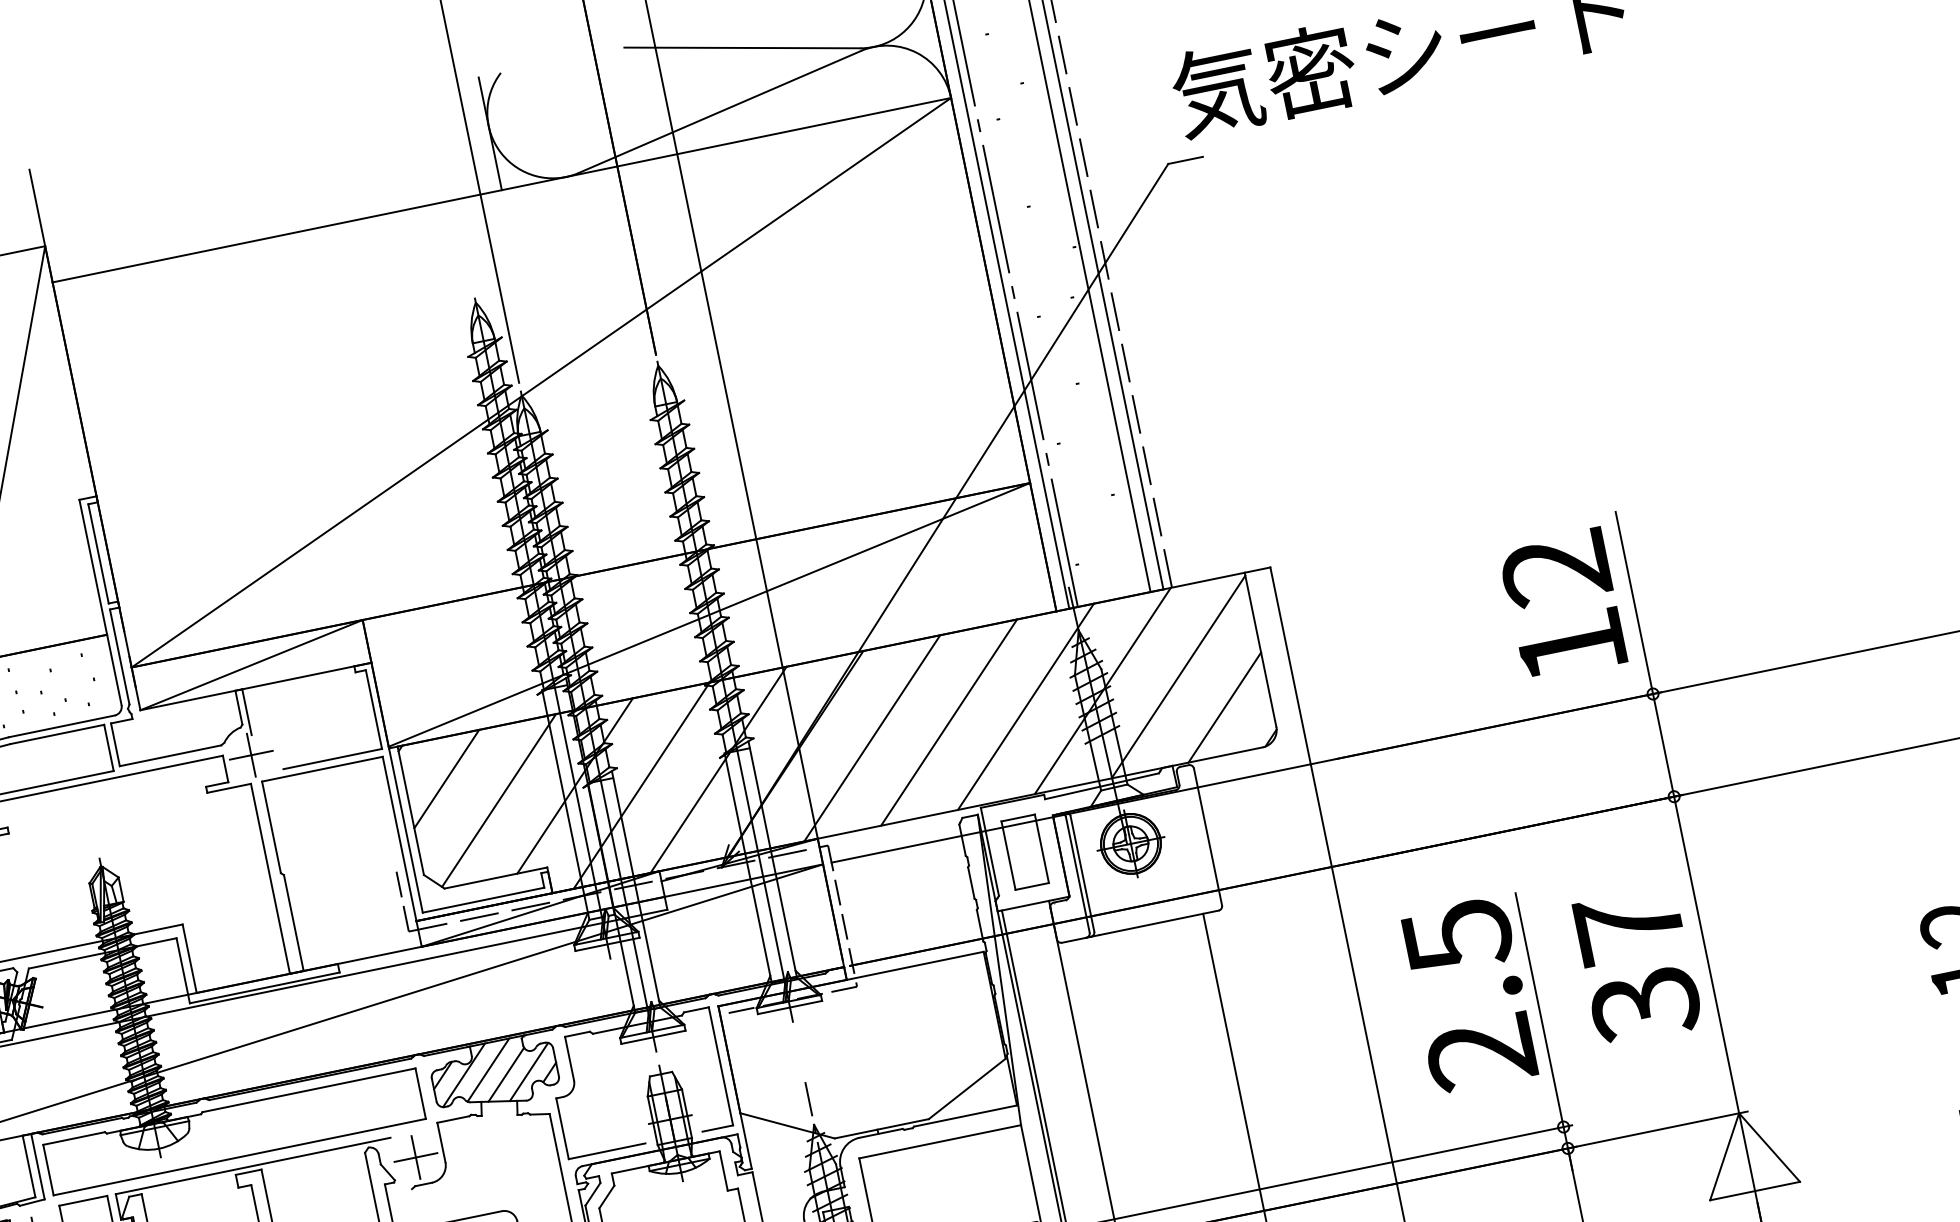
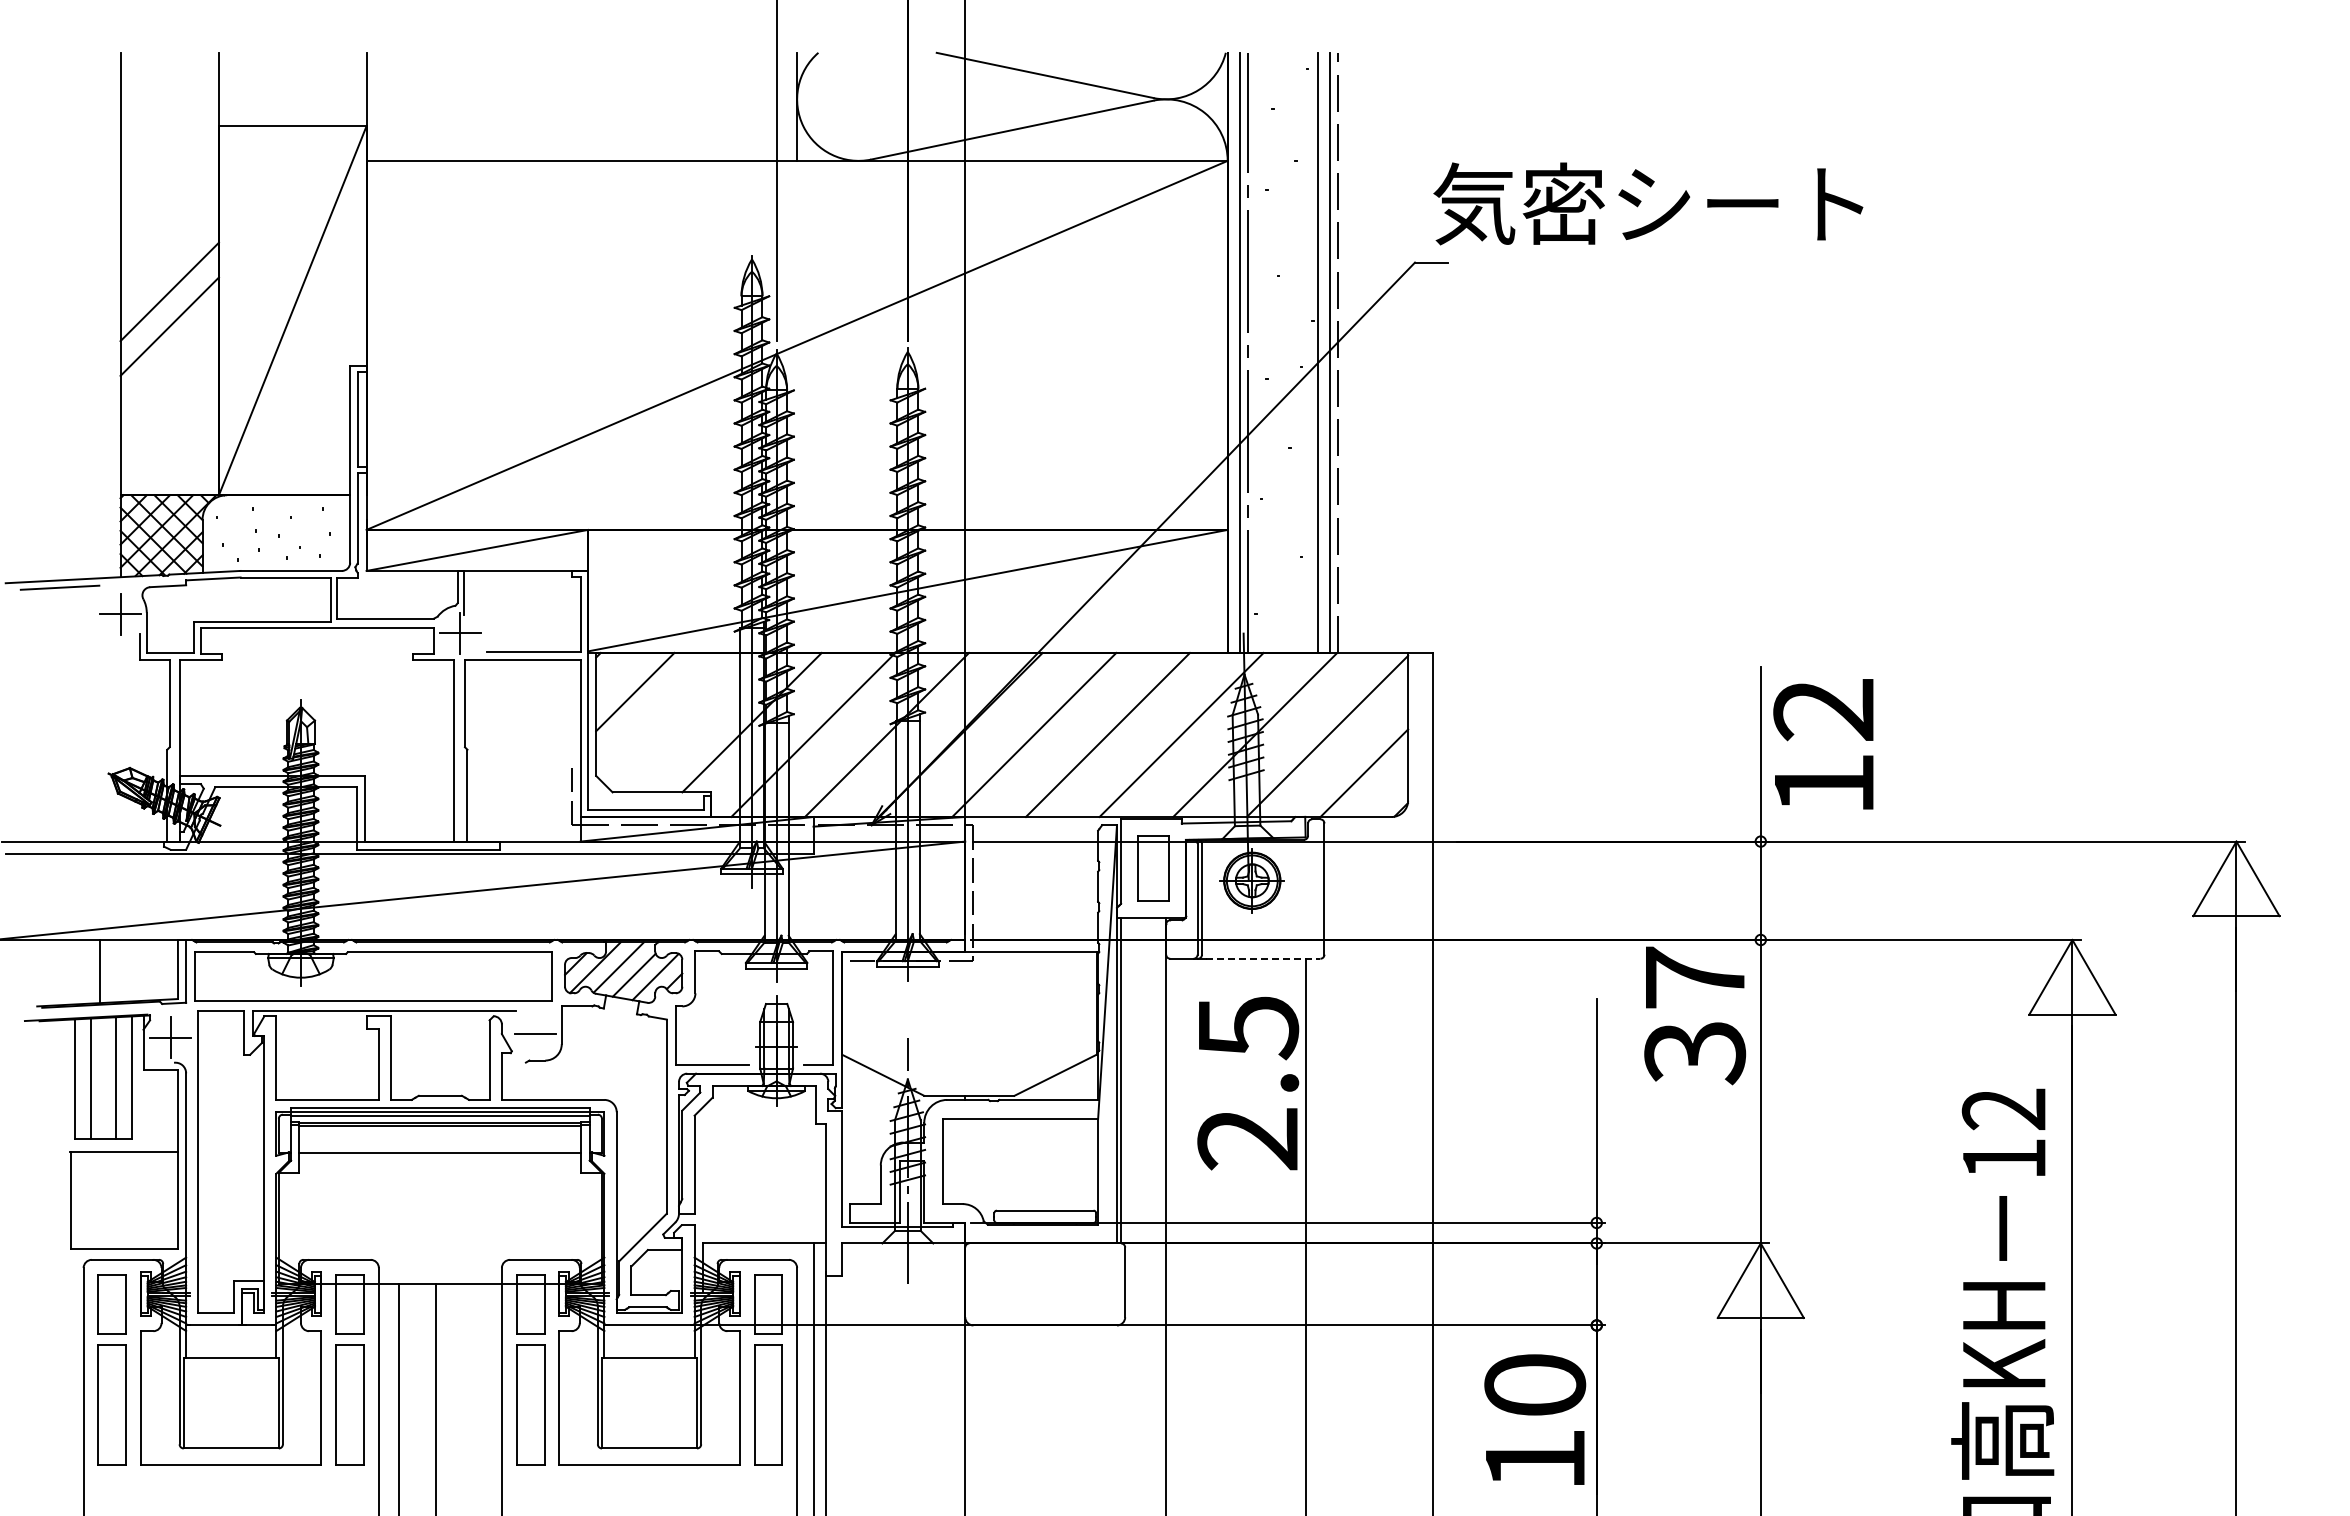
text: (1562, 604) -> (1823, 744), moved
line: (499, 800) -> (679, 721), removed
line: (1159, 922) -> (1263, 958), solid -> dashed
text: (1637, 965) -> (1695, 1015), moved
text: (1469, 994) -> (1248, 1083), moved
line: (415, 1156) -> (535, 1033), removed

